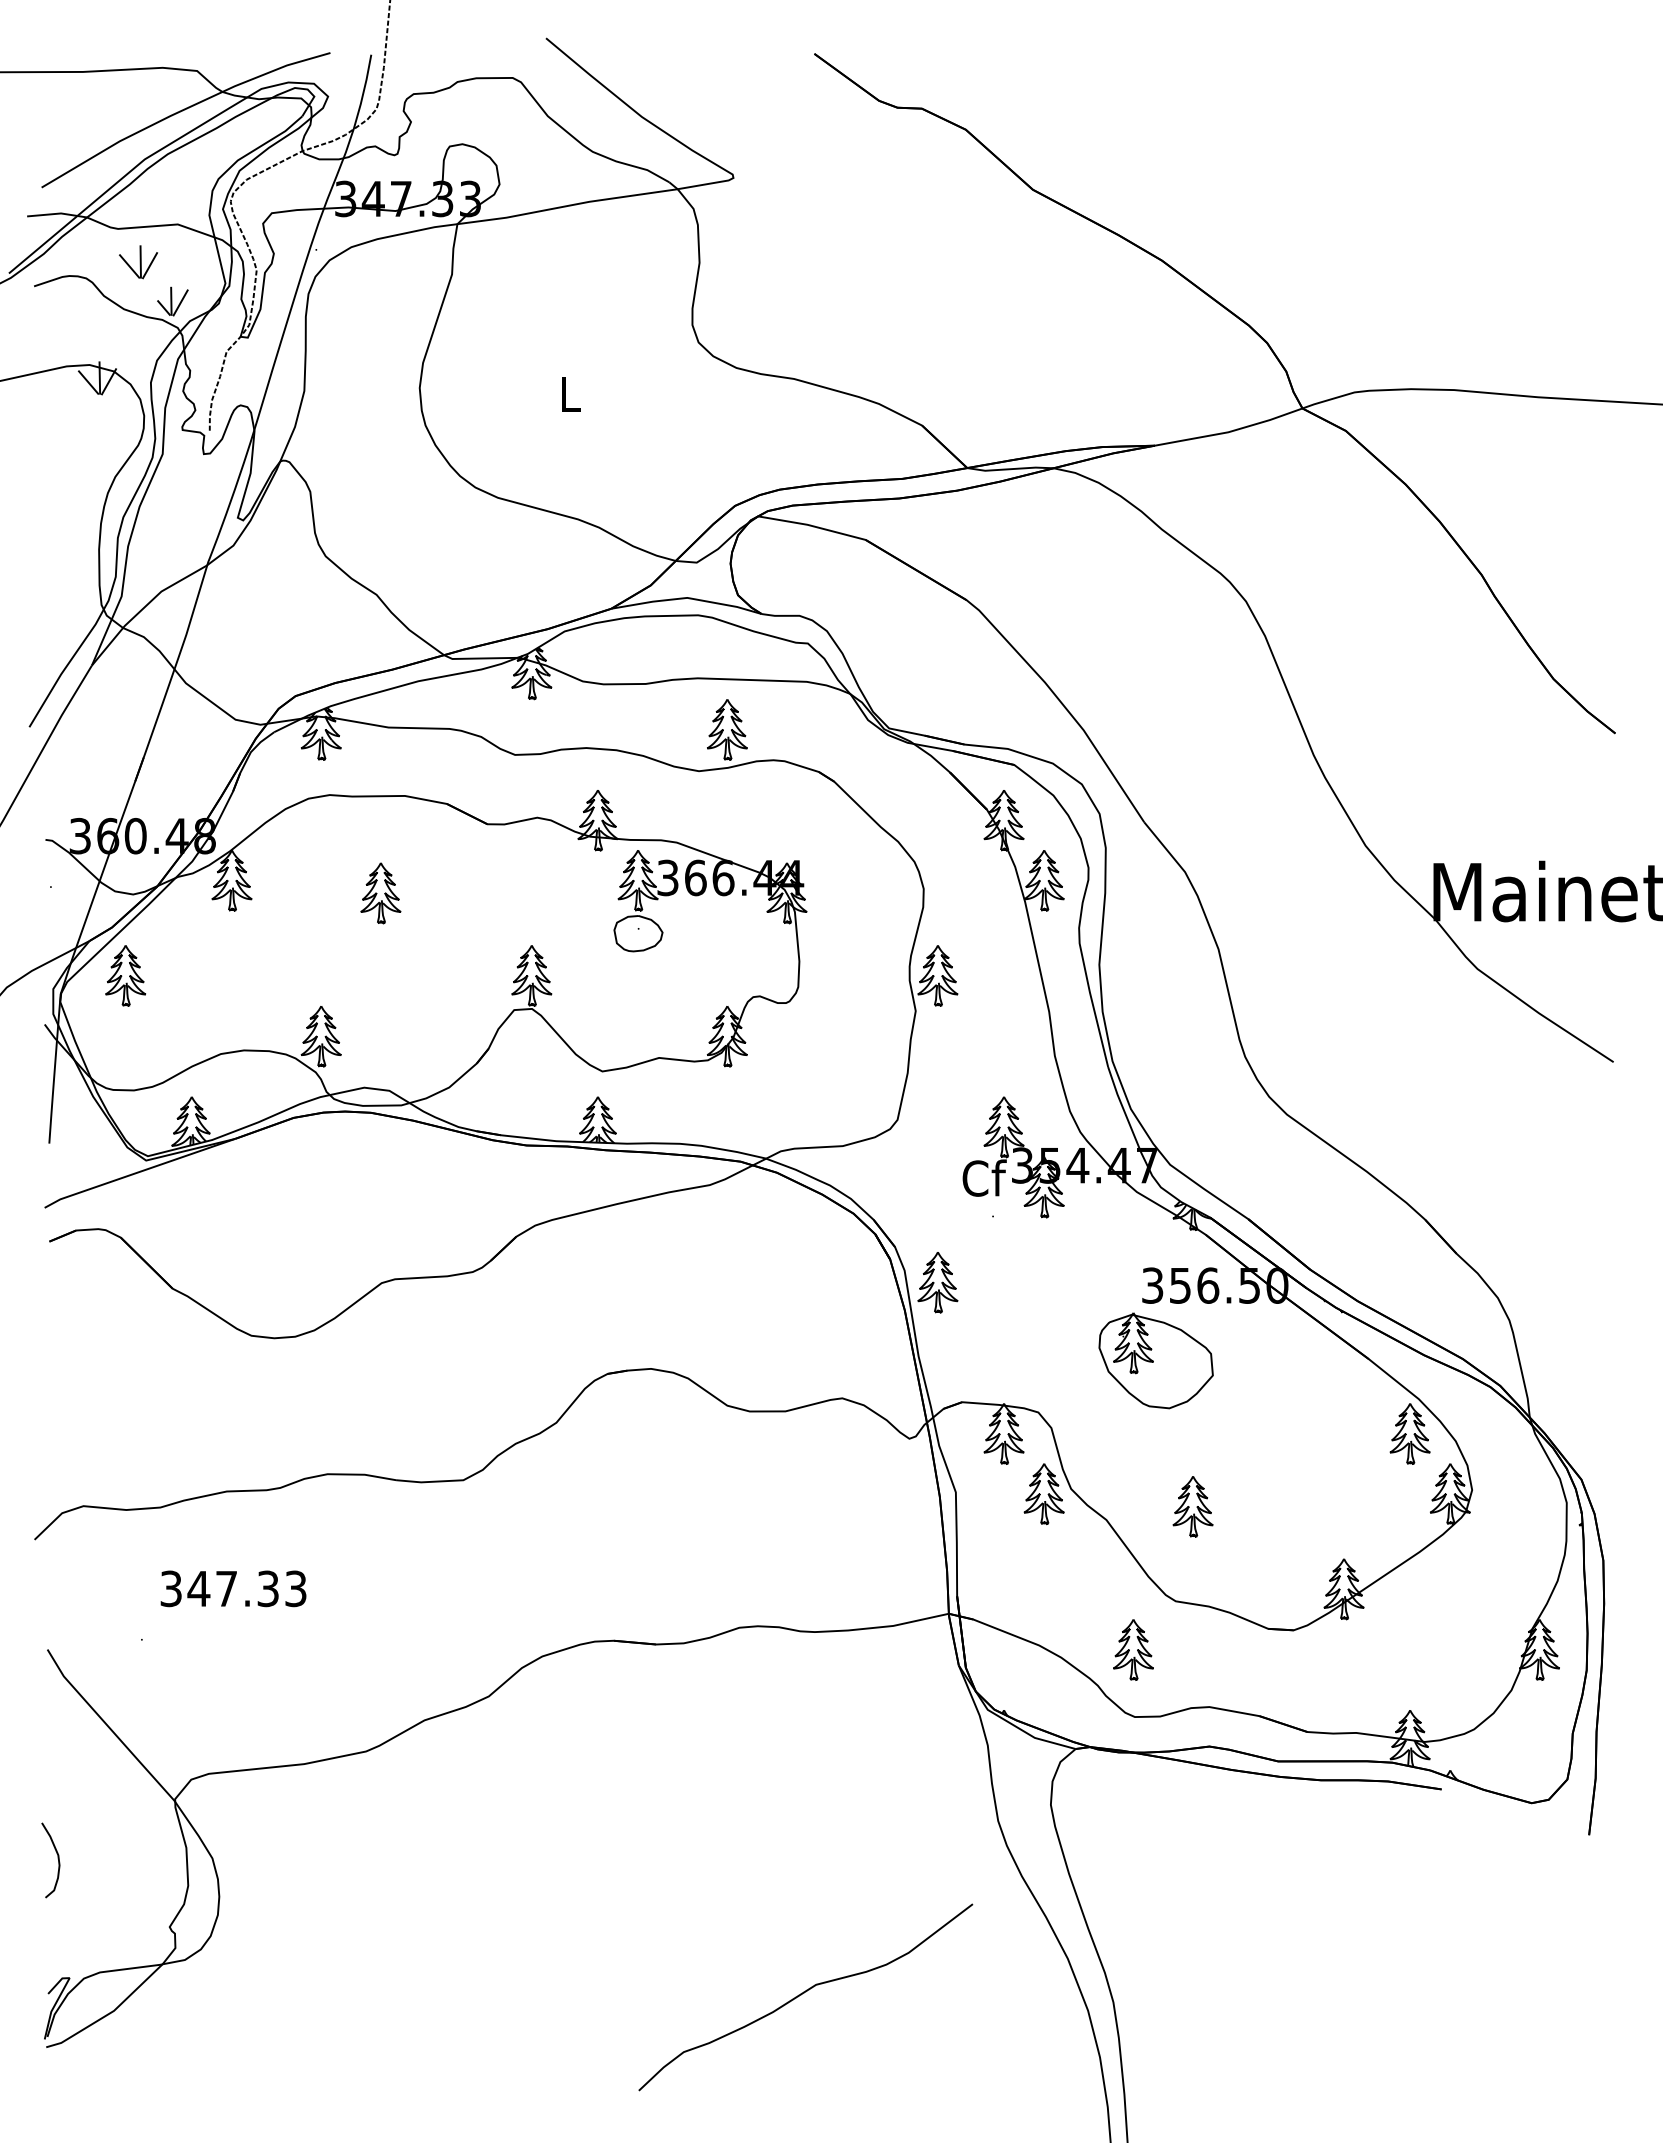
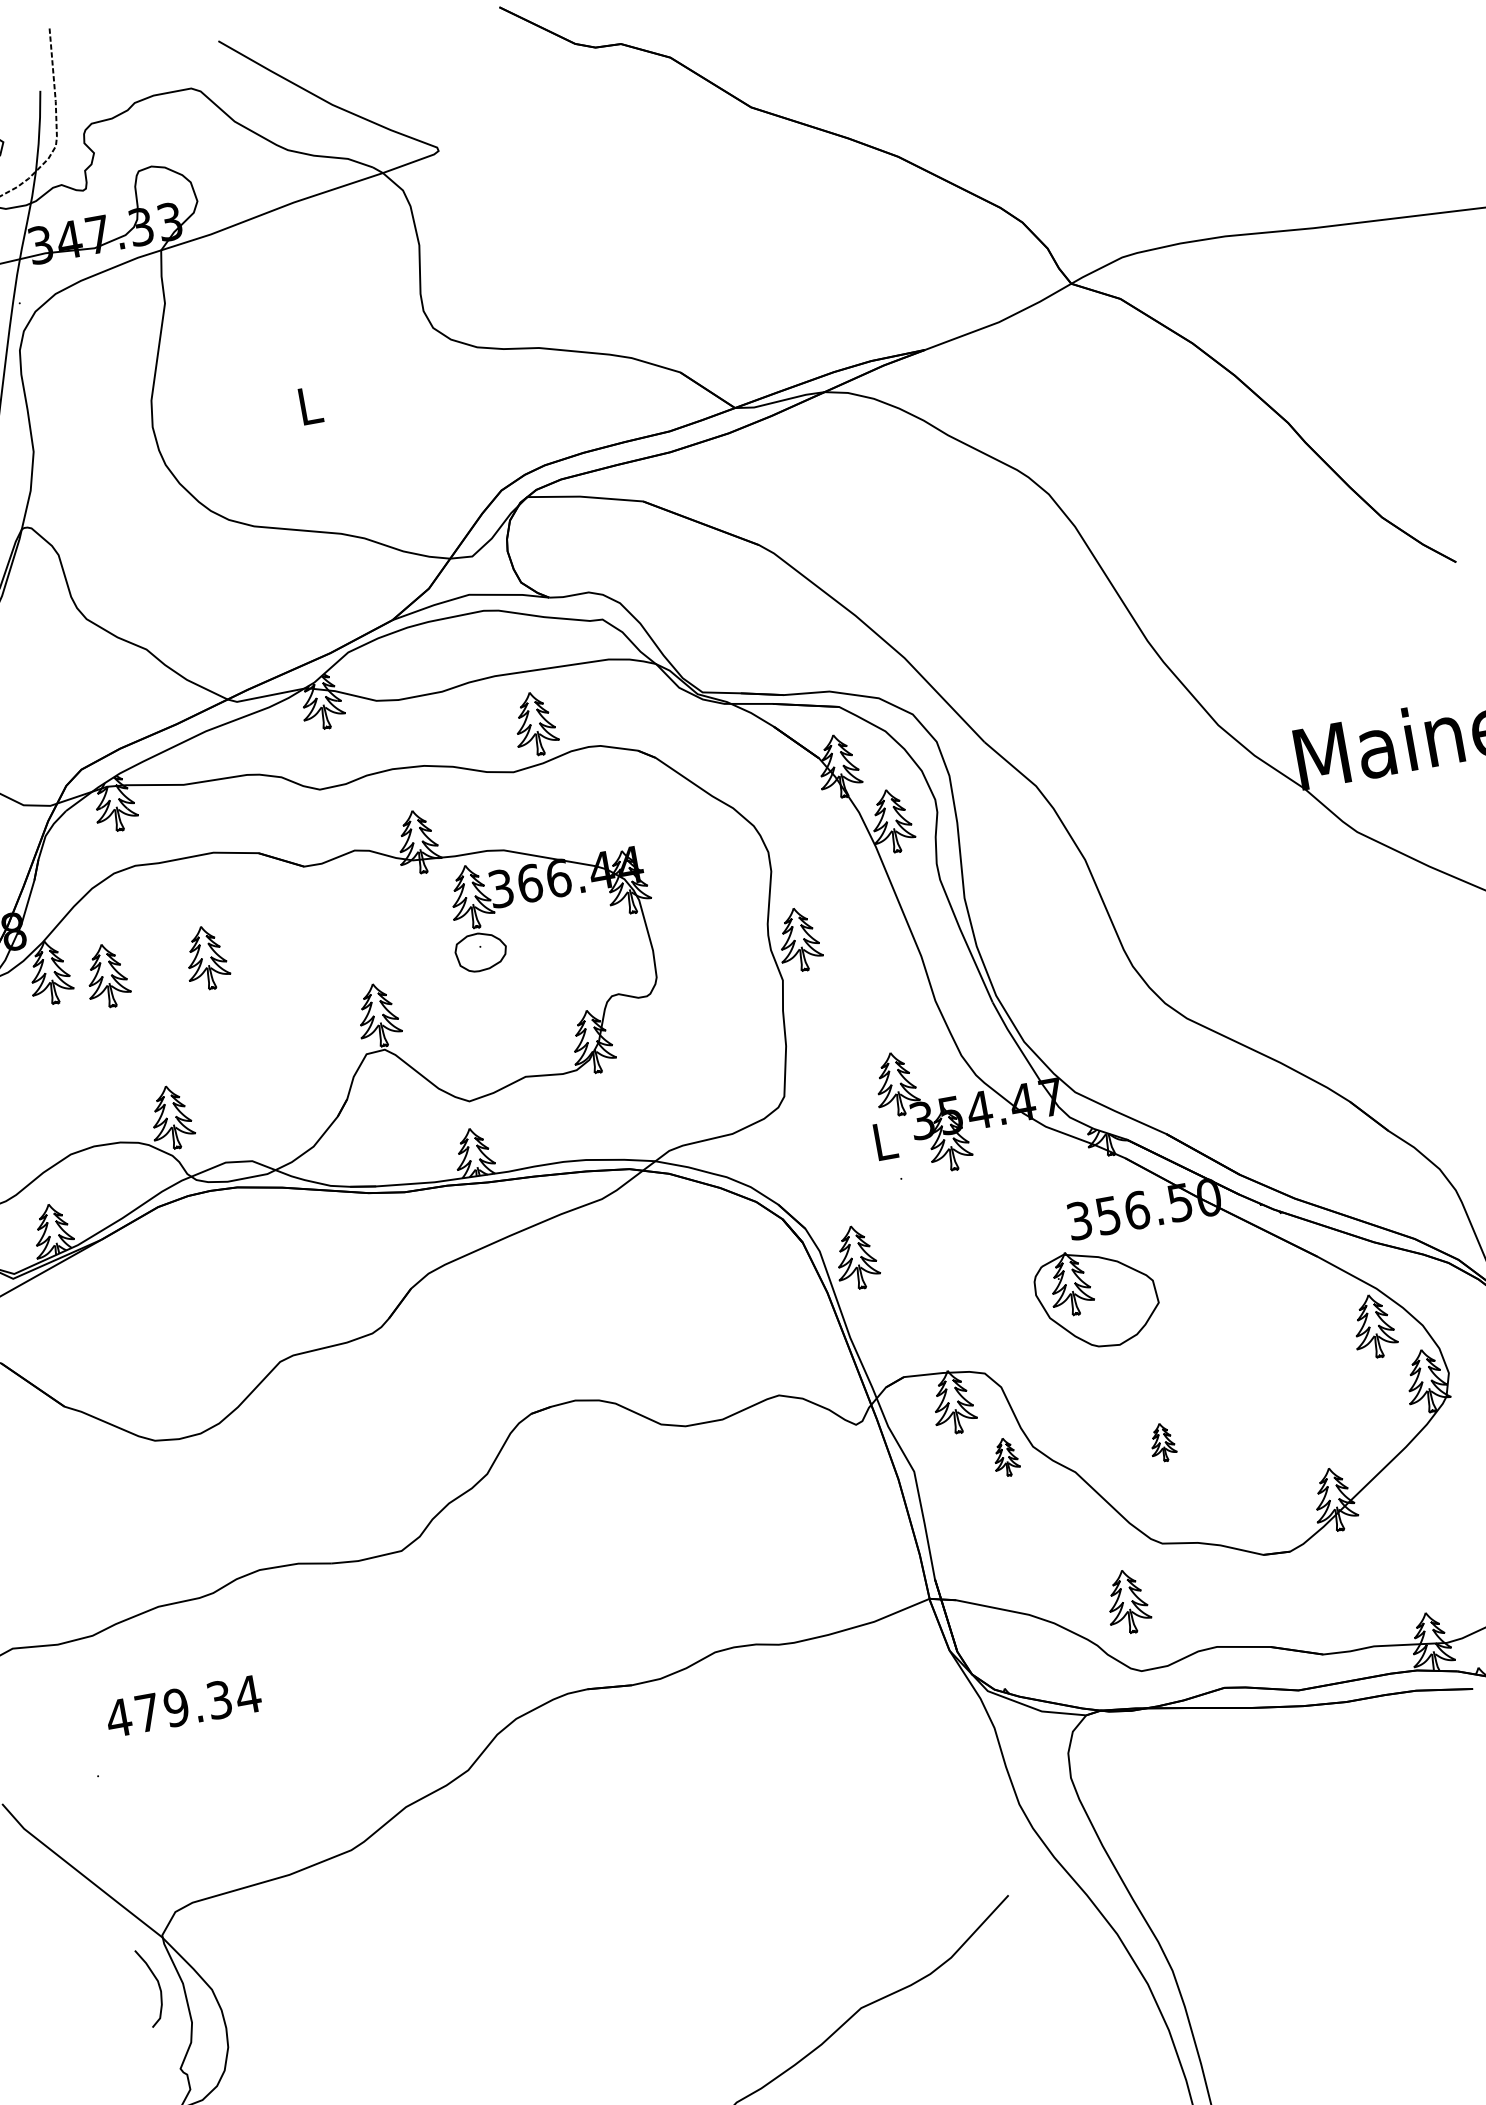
part: (284, 893) -> (106, 976), added
text: (984, 1177) -> (885, 1140), Cf -> L
part: (1043, 1494) -> (1005, 1457), size x0.6
part: (1192, 1506) -> (1162, 1442), size x0.6
text: (233, 1588) -> (183, 1706), 347.33 -> 479.34
curve: (57, 1858) -> (157, 1984), moved

